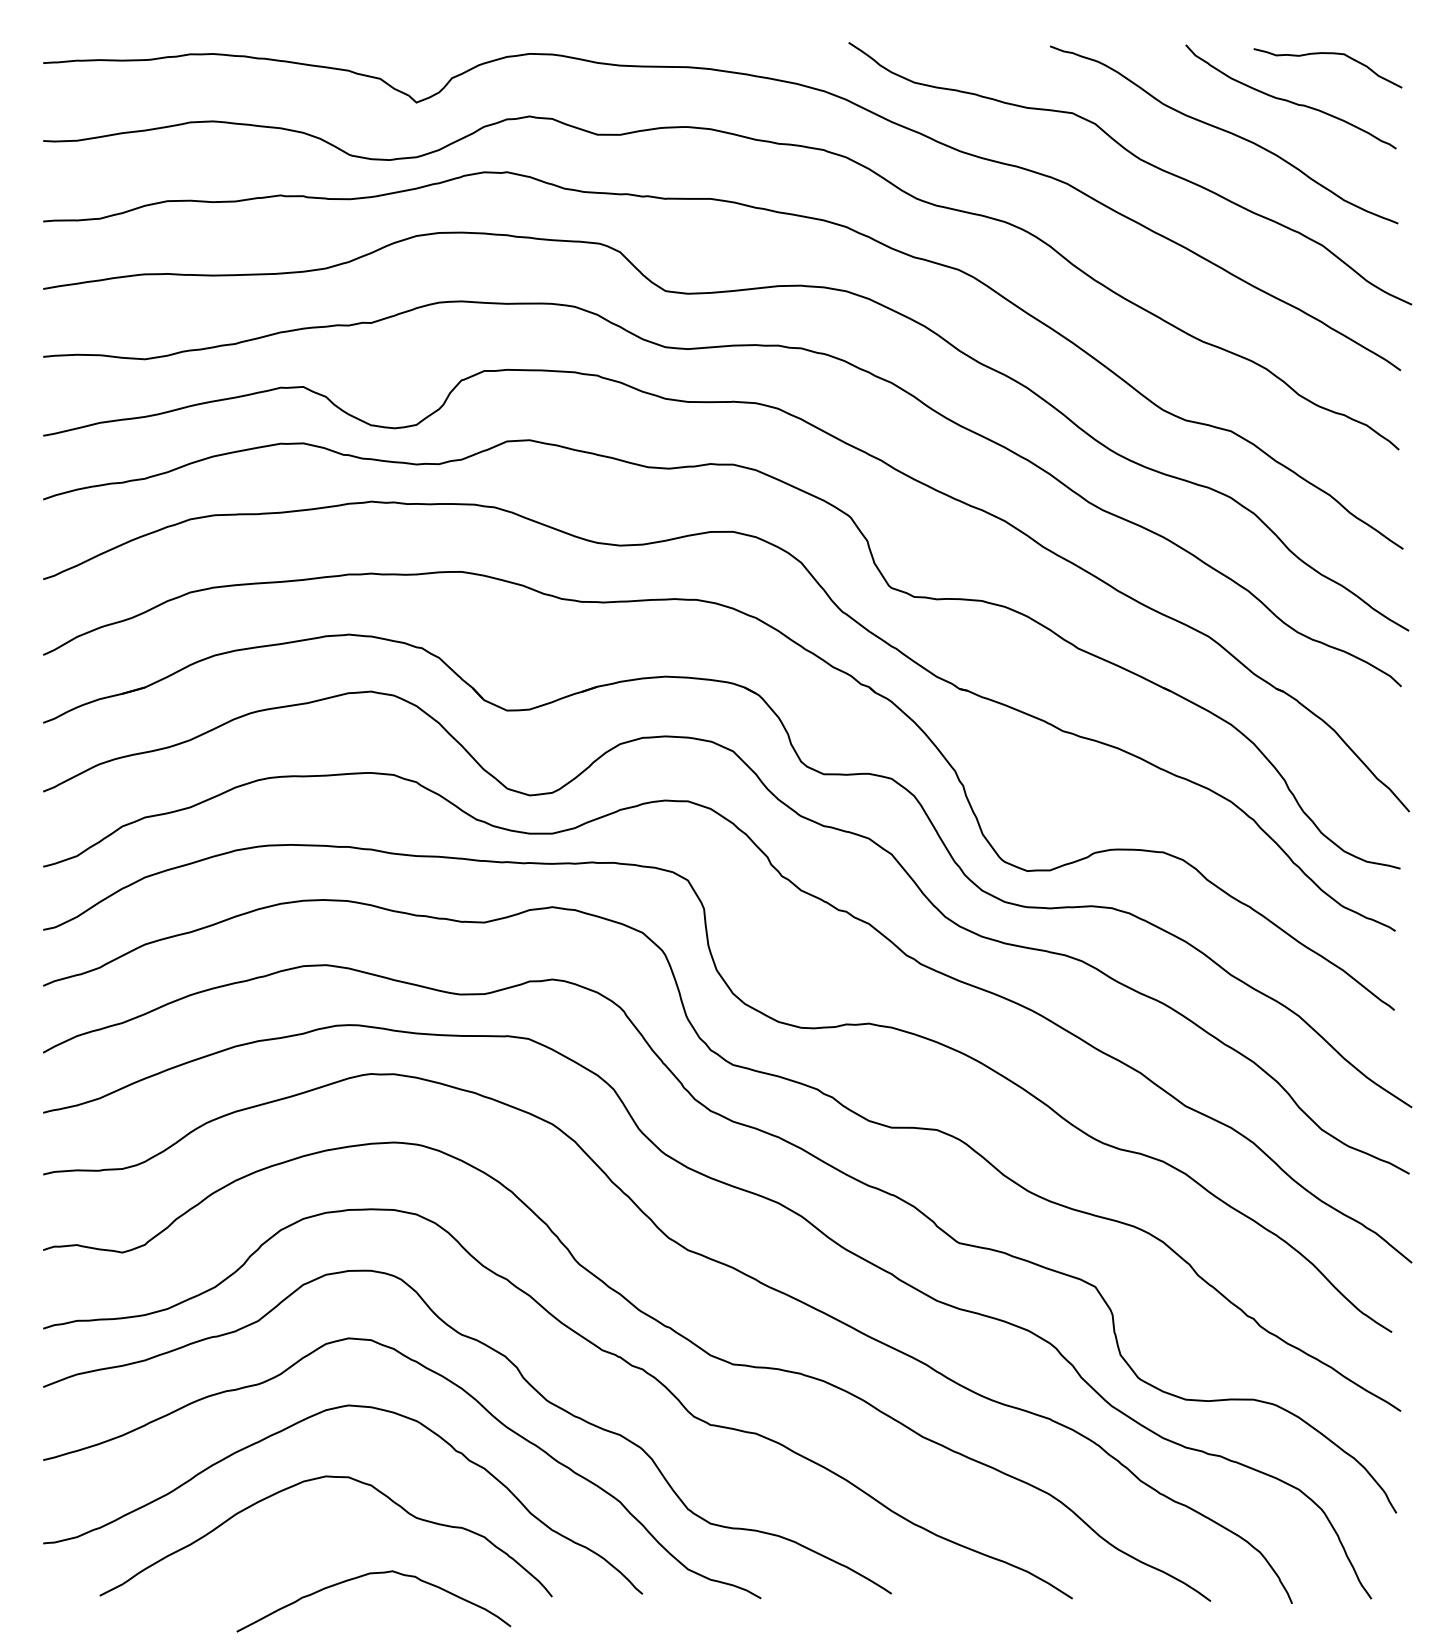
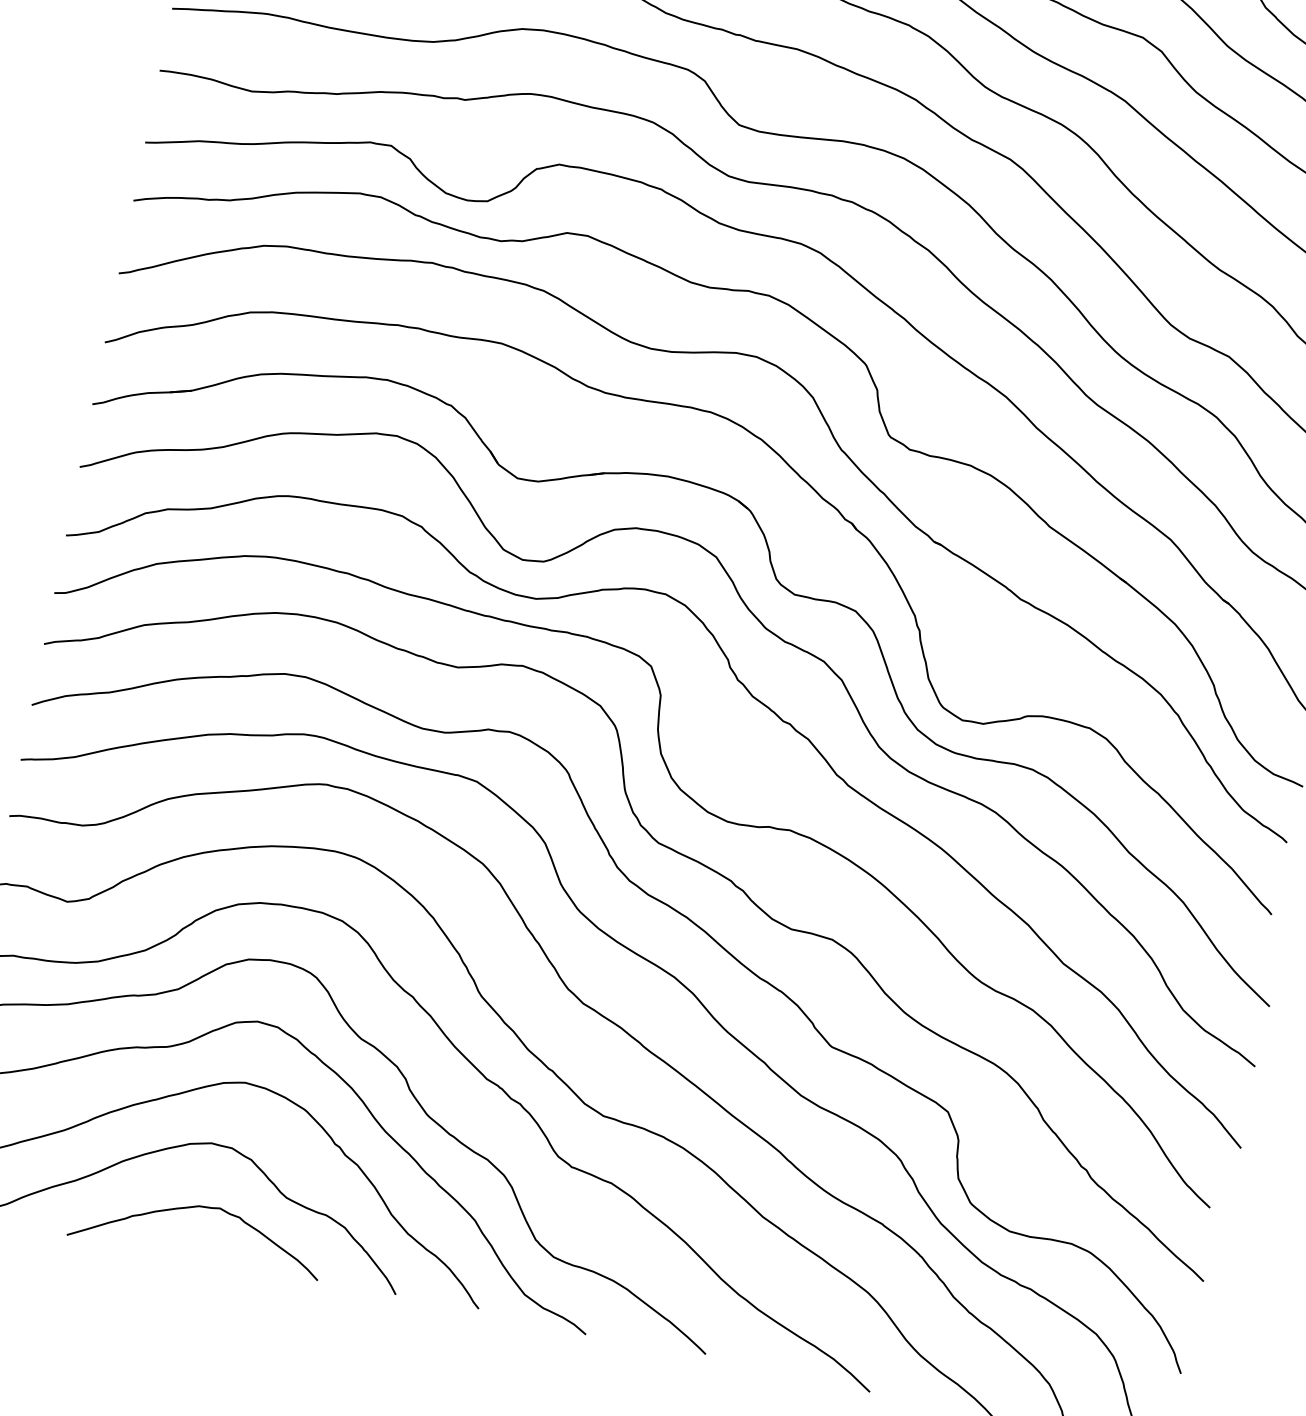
curve: (364, 1576) -> (193, 1208), moved

